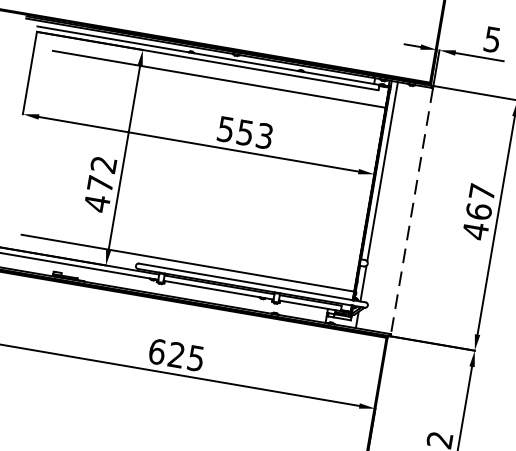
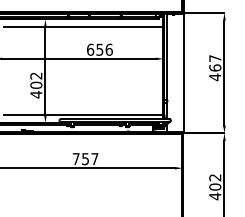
text: (244, 132) -> (99, 49), 553 -> 656
text: (101, 182) -> (36, 84), 472 -> 402
line: (410, 211) -> (183, 73), dashed -> solid
text: (176, 355) -> (85, 159), 625 -> 757

